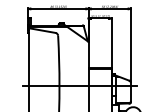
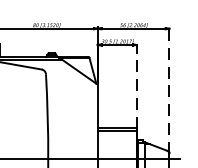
line: (111, 42) -> (136, 85), solid -> dashed
line: (130, 44) -> (168, 89), solid -> dashed

